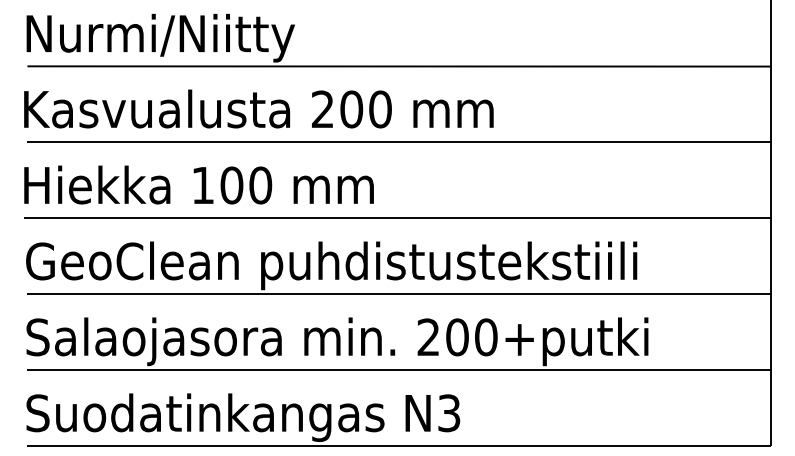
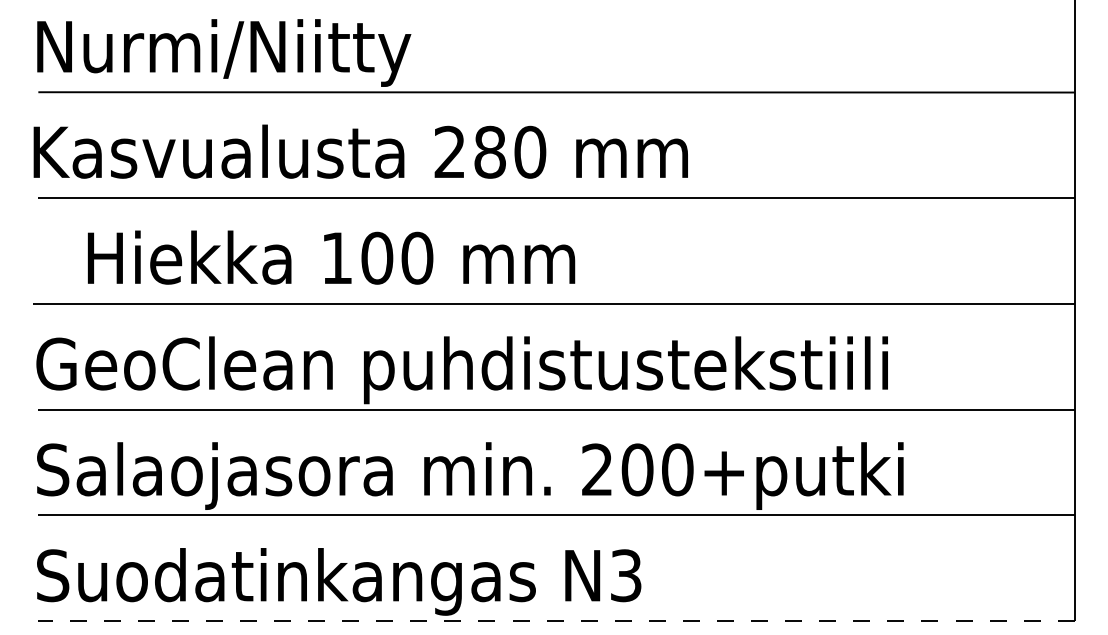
text: (351, 109) -> (490, 152), 200 -> 280
text: (199, 184) -> (331, 257), moved
line: (399, 446) -> (556, 621), solid -> dashed

